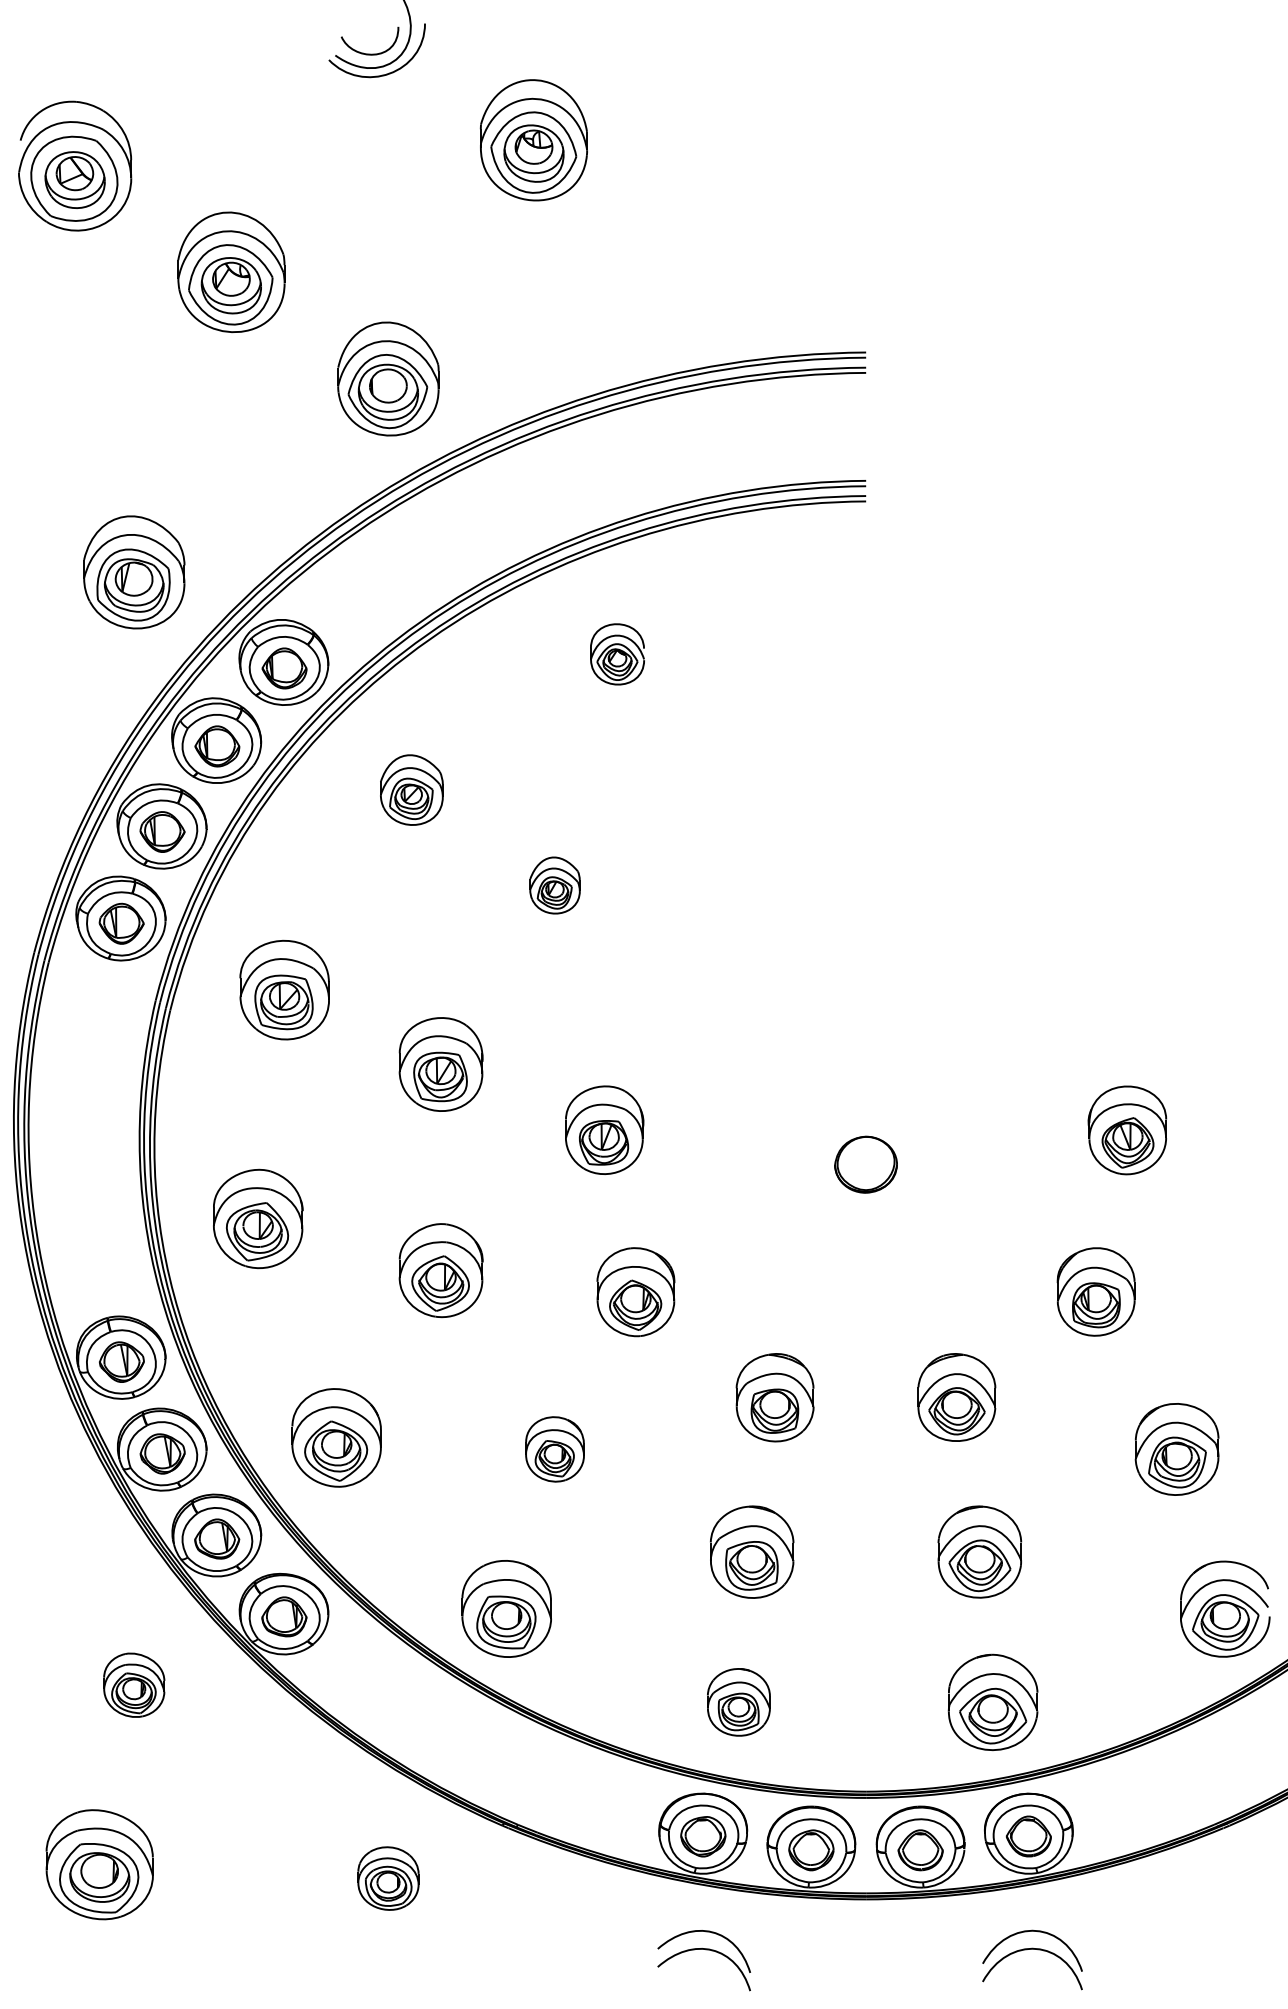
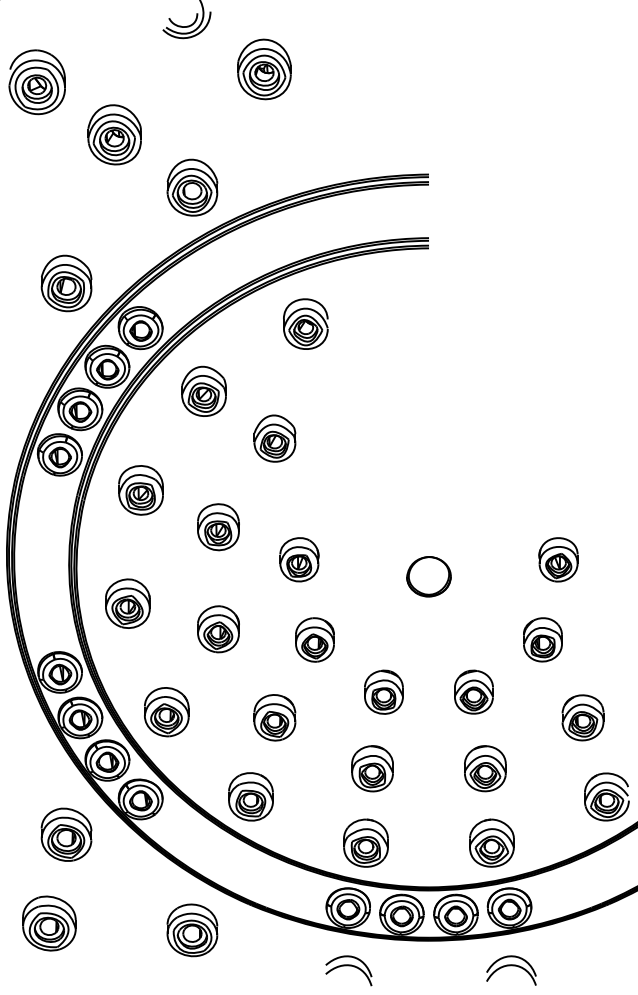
part: (616, 653) -> (305, 323), size x1.67
part: (410, 788) -> (203, 390), size x1.43
part: (554, 885) -> (274, 438), size x1.67
part: (865, 1164) -> (428, 576), size x1.43
part: (554, 1448) -> (274, 717), size x1.43
part: (134, 1684) -> (66, 834), size x1.67
part: (737, 1701) -> (365, 842), size x1.43
part: (388, 1878) -> (192, 930), size x1.67

